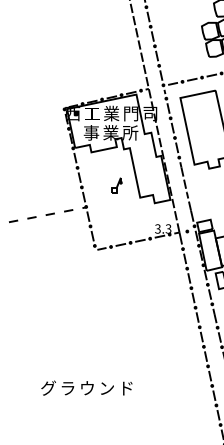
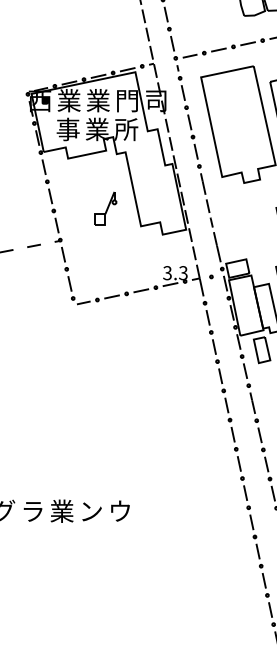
text: (91, 113) -> (68, 100), 工 -> 業
part: (116, 185) -> (105, 208), size x1.4
text: (86, 388) -> (60, 511), ウ -> 業
text: (126, 388) -> (120, 511), ド -> ウ

